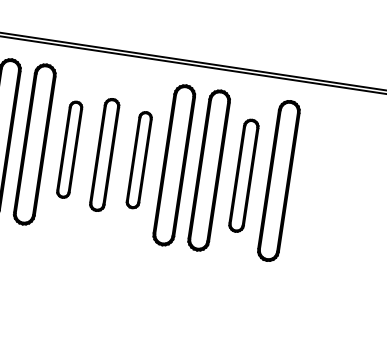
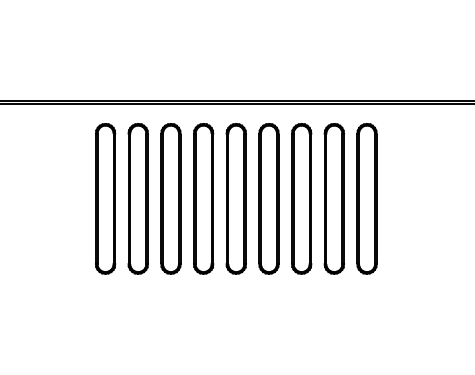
part: (69, 149) -> (170, 198), size x1.67
part: (104, 154) -> (203, 198), size x1.43
part: (138, 159) -> (235, 198), size x1.67
part: (243, 175) -> (333, 198), size x1.43

